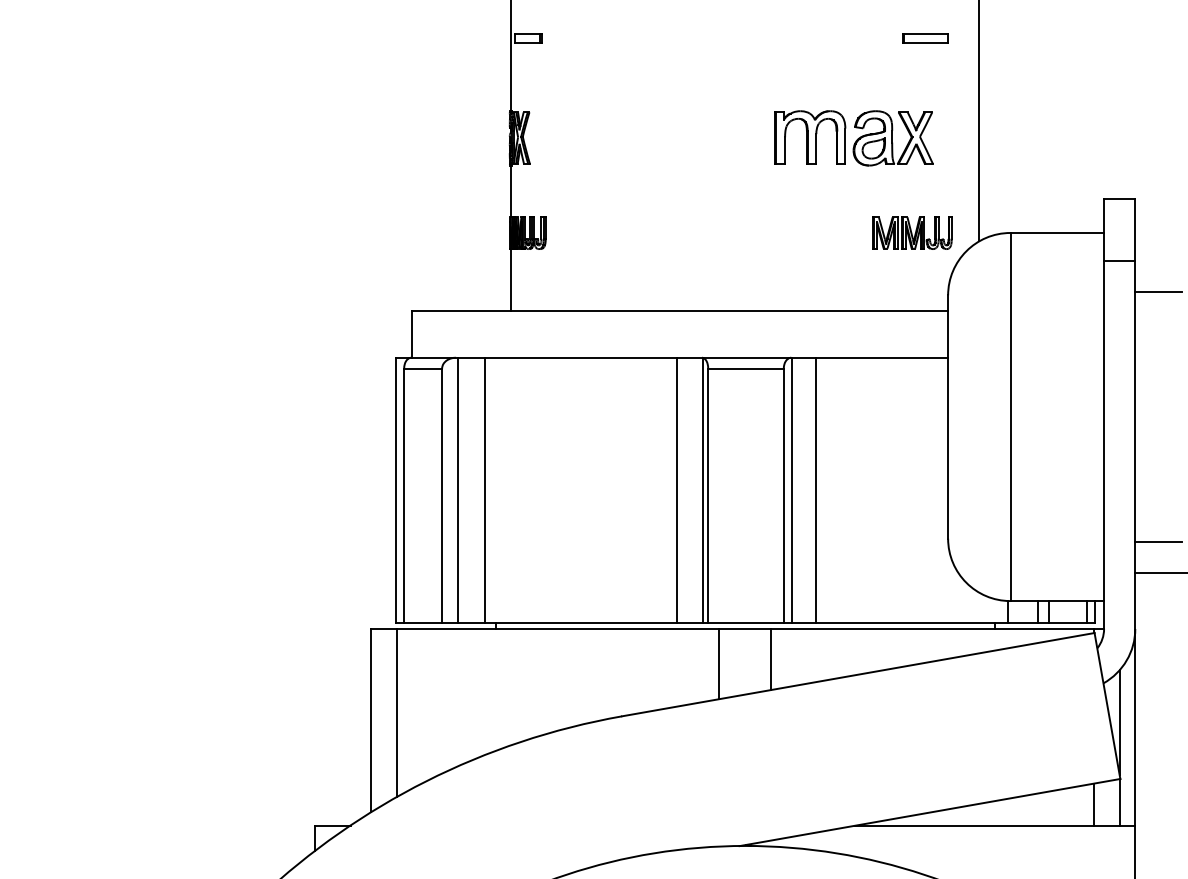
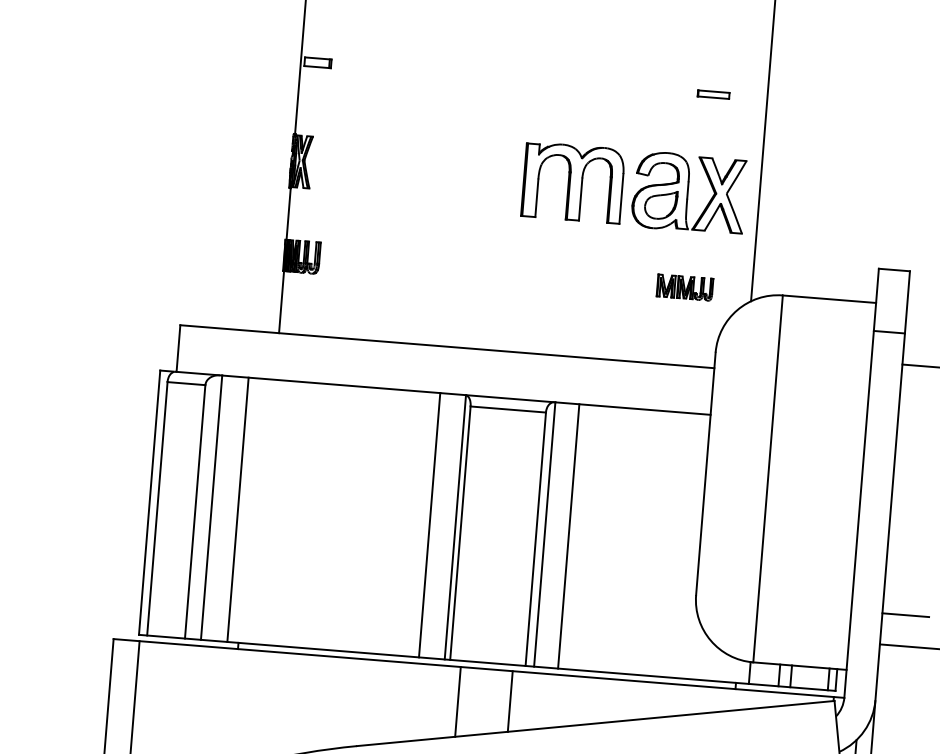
part: (925, 38) -> (713, 94), size x0.7
part: (853, 138) -> (633, 188), size x1.4
part: (912, 232) -> (685, 287), size x0.7

